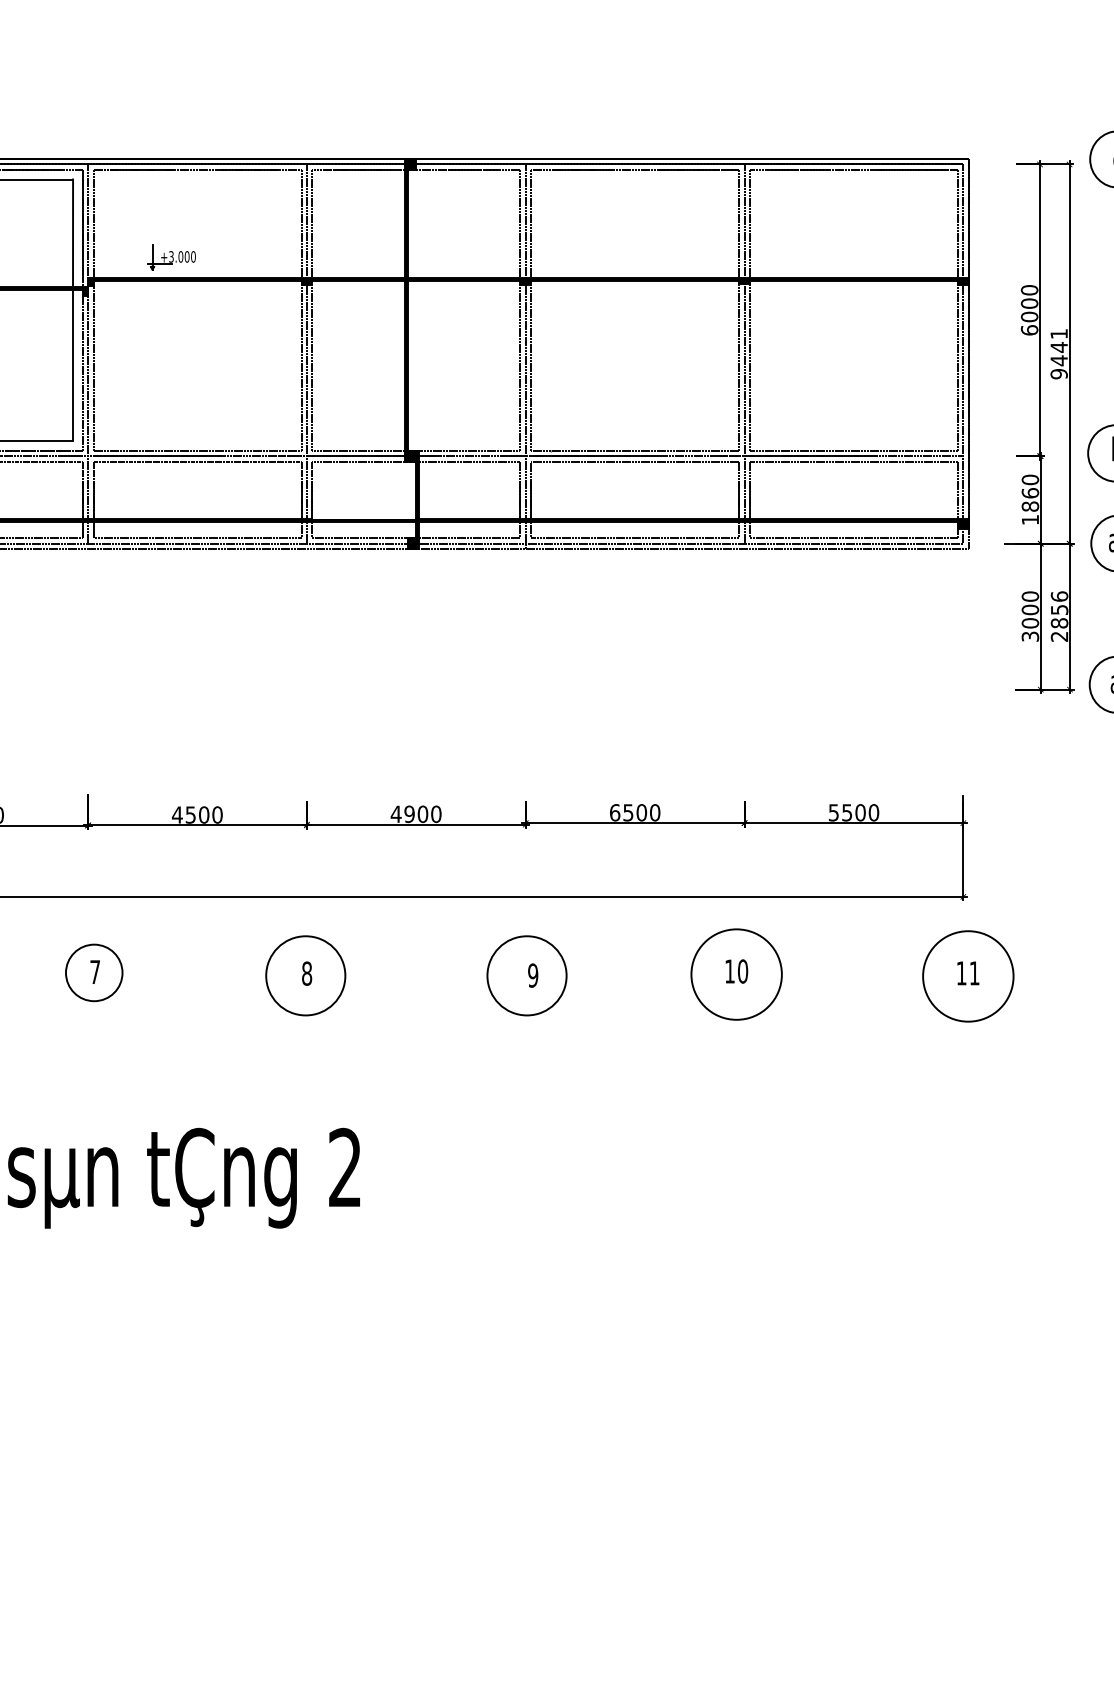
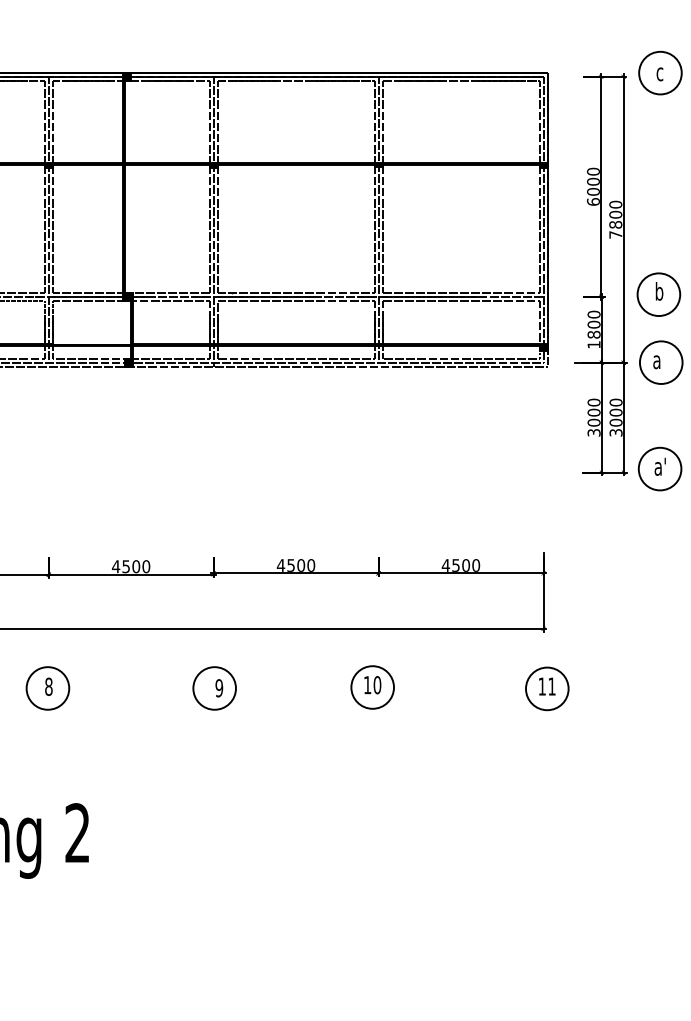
text: (1058, 353) -> (615, 219), 9441 -> 7800
text: (1029, 493) -> (593, 324), 1860 -> 1800
text: (1059, 616) -> (616, 417), 2856 -> 3000
text: (614, 812) -> (280, 565), 6500 -> 4500
text: (833, 812) -> (445, 565), 5500 -> 4500
text: (409, 813) -> (126, 566), 4900 -> 4500
circle: (736, 974) -> (372, 687), size x0.62
circle: (305, 975) -> (47, 688), size x0.71
circle: (526, 975) -> (214, 688), size x0.71
circle: (968, 976) -> (547, 688), size x0.62

